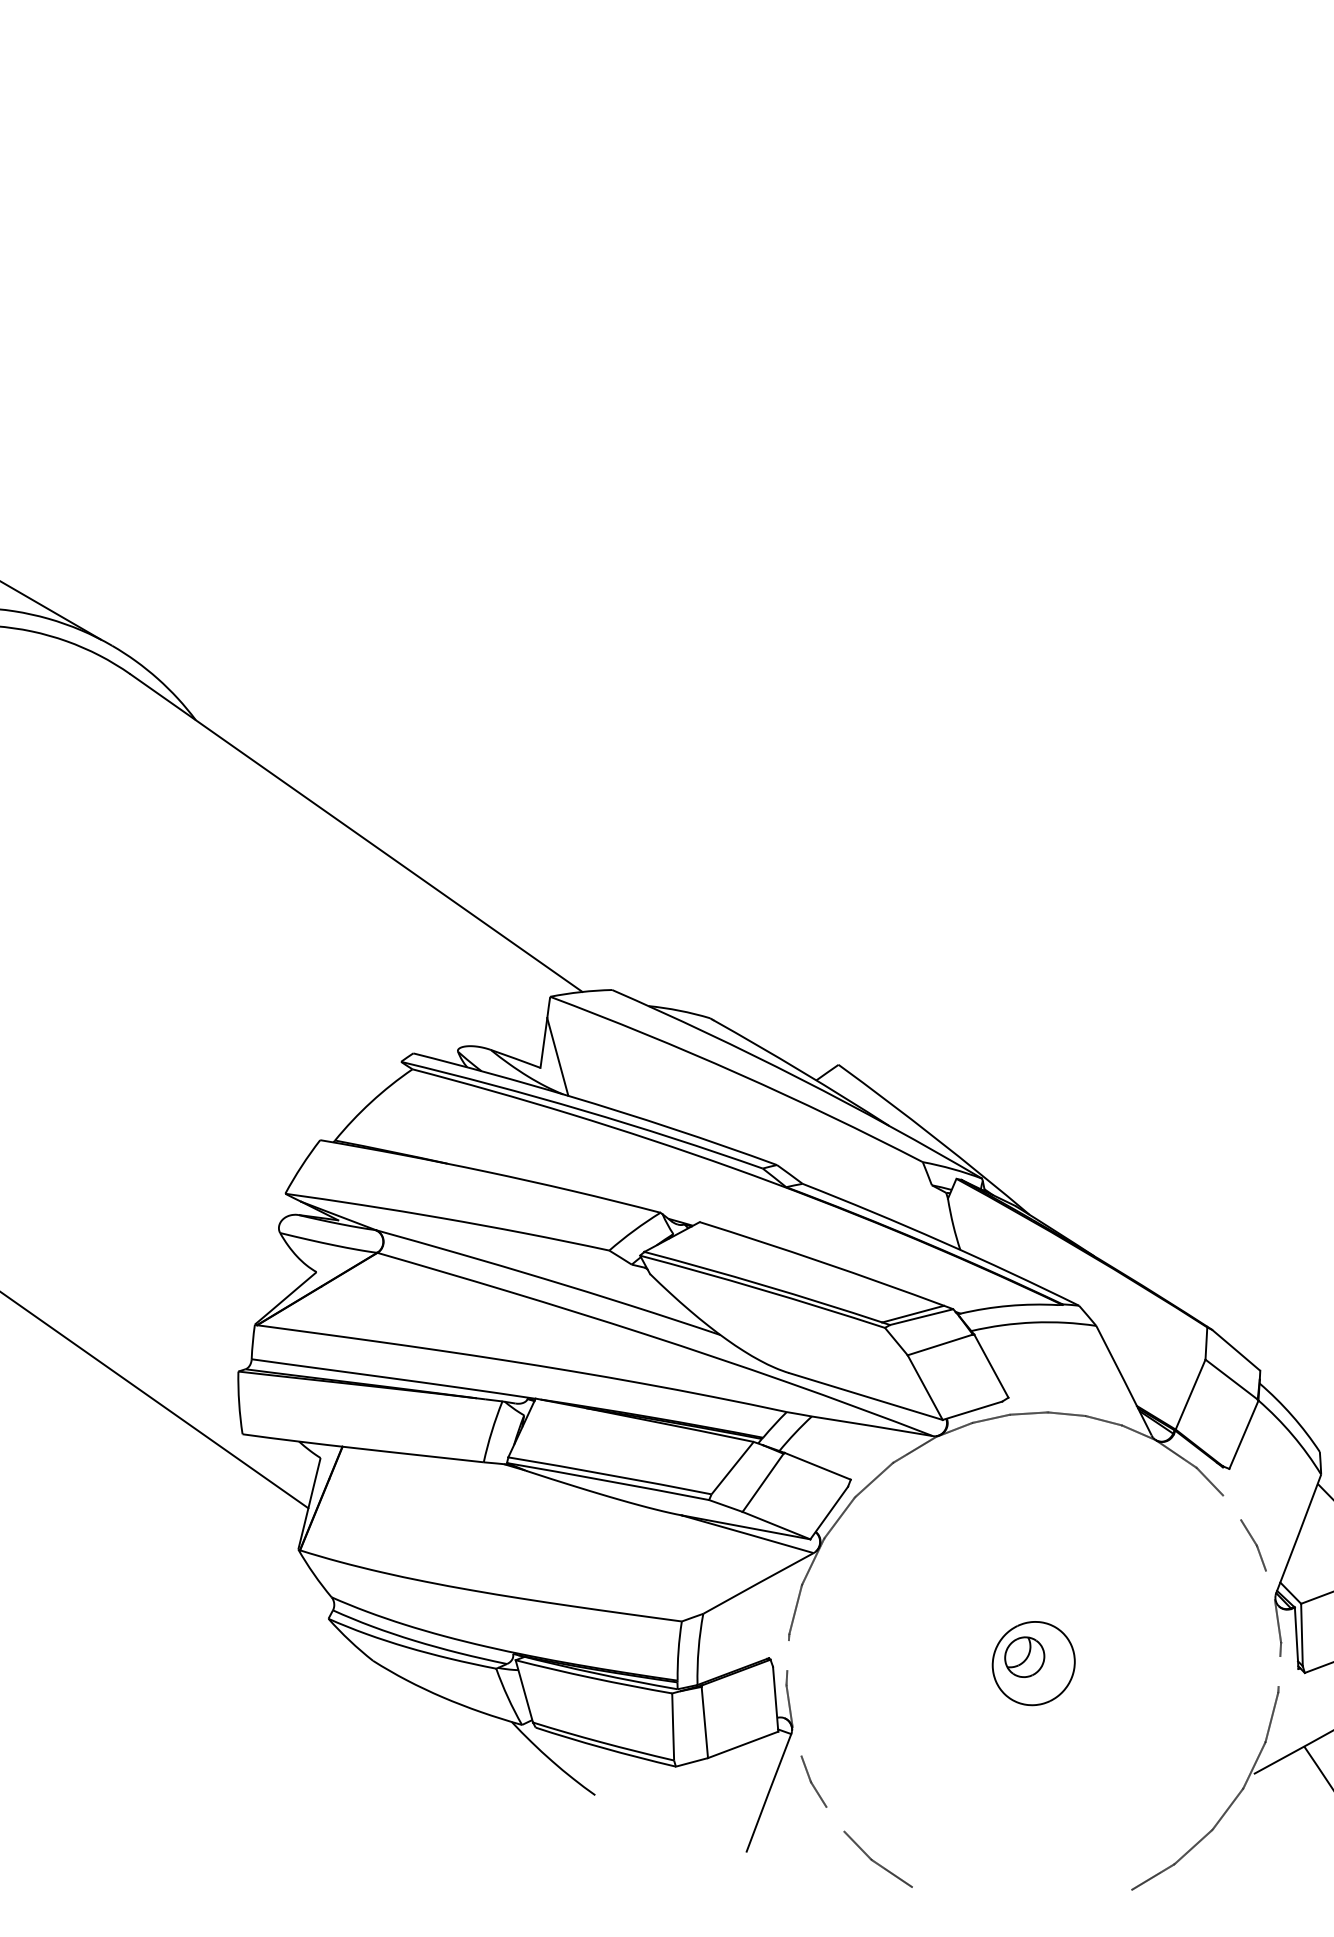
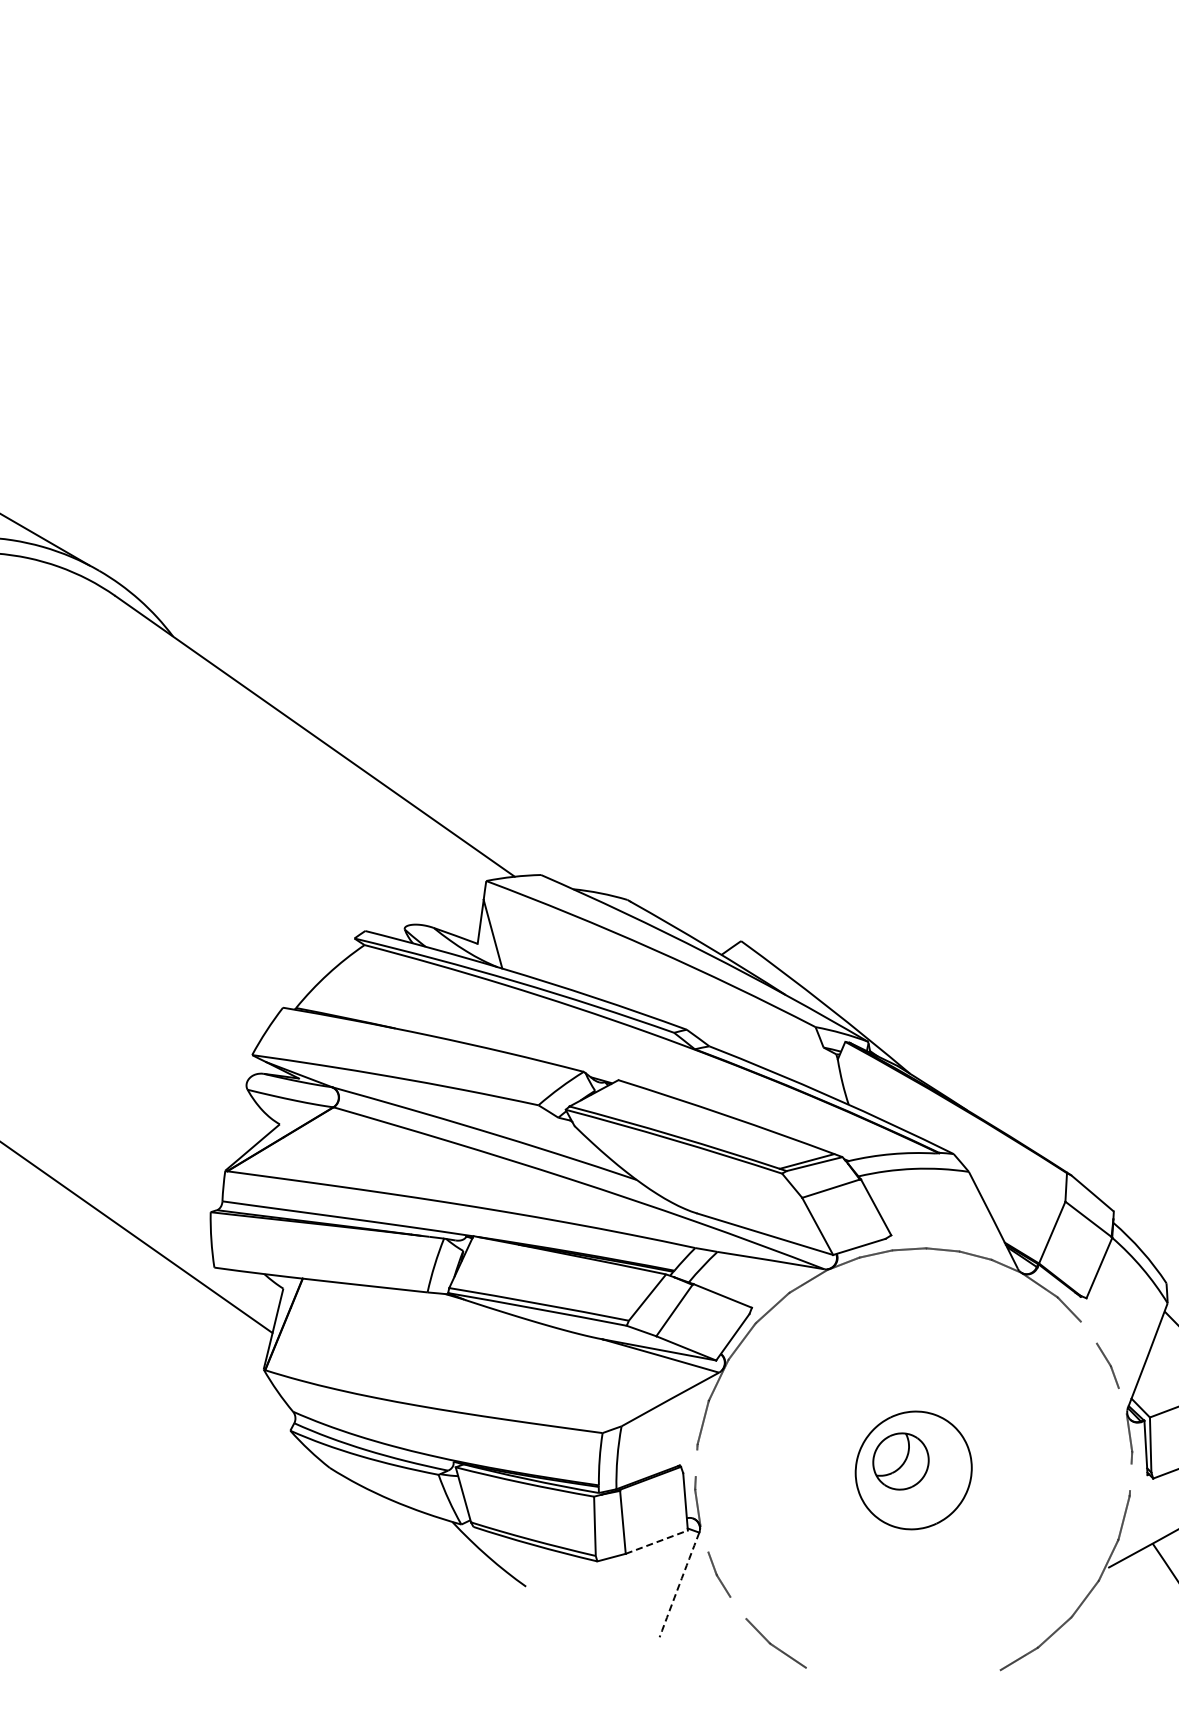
part: (1033, 1662) -> (913, 1469), size x1.6
line: (743, 1744) -> (657, 1541), solid -> dashed
arc: (768, 1792) -> (679, 1584), solid -> dashed

